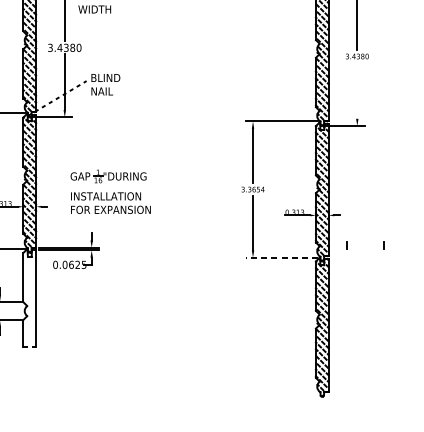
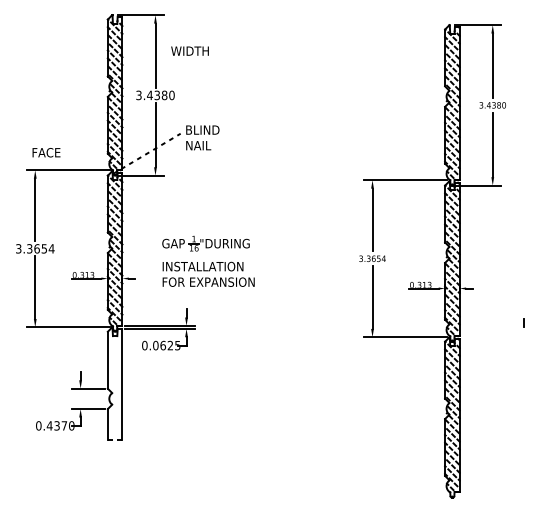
line: (357, 90) -> (492, 144), added
line: (346, 244) -> (480, 322), removed
line: (281, 257) -> (405, 337), dashed -> solid

